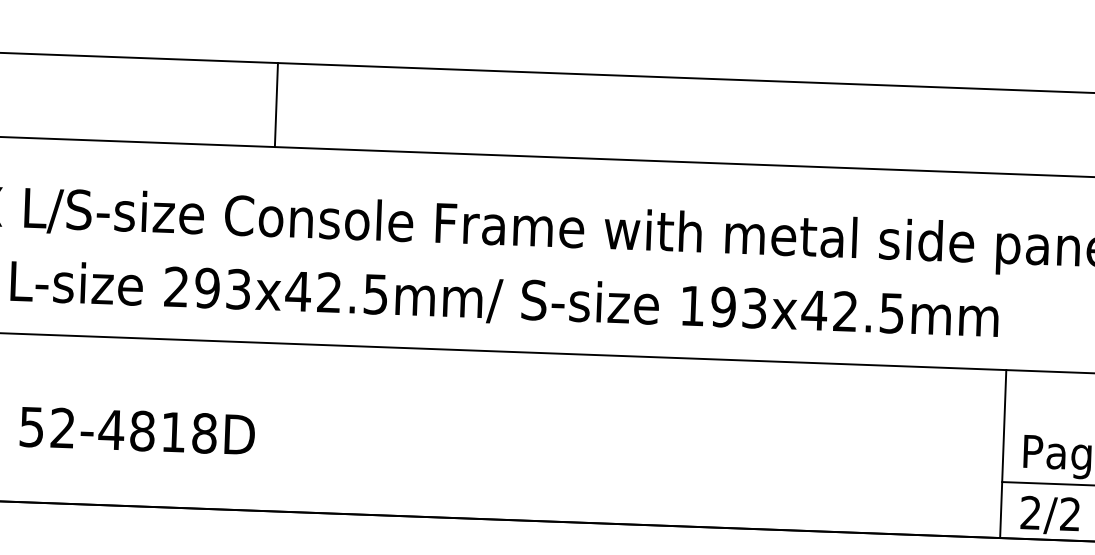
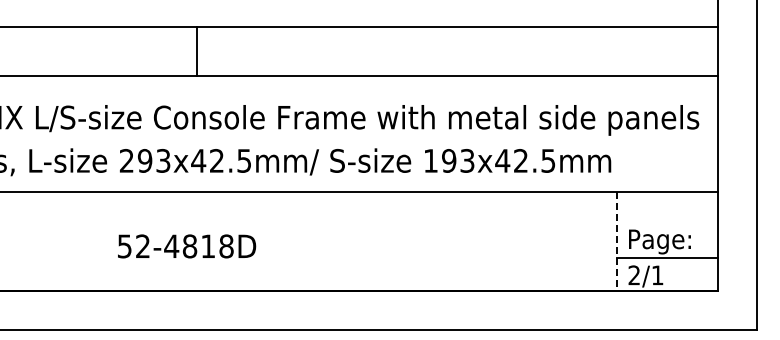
line: (276, 104) -> (196, 51), moved
text: (138, 431) -> (187, 246), moved
line: (1002, 454) -> (616, 241), solid -> dashed
text: (1070, 514) -> (657, 275), 2/2 -> 2/1

